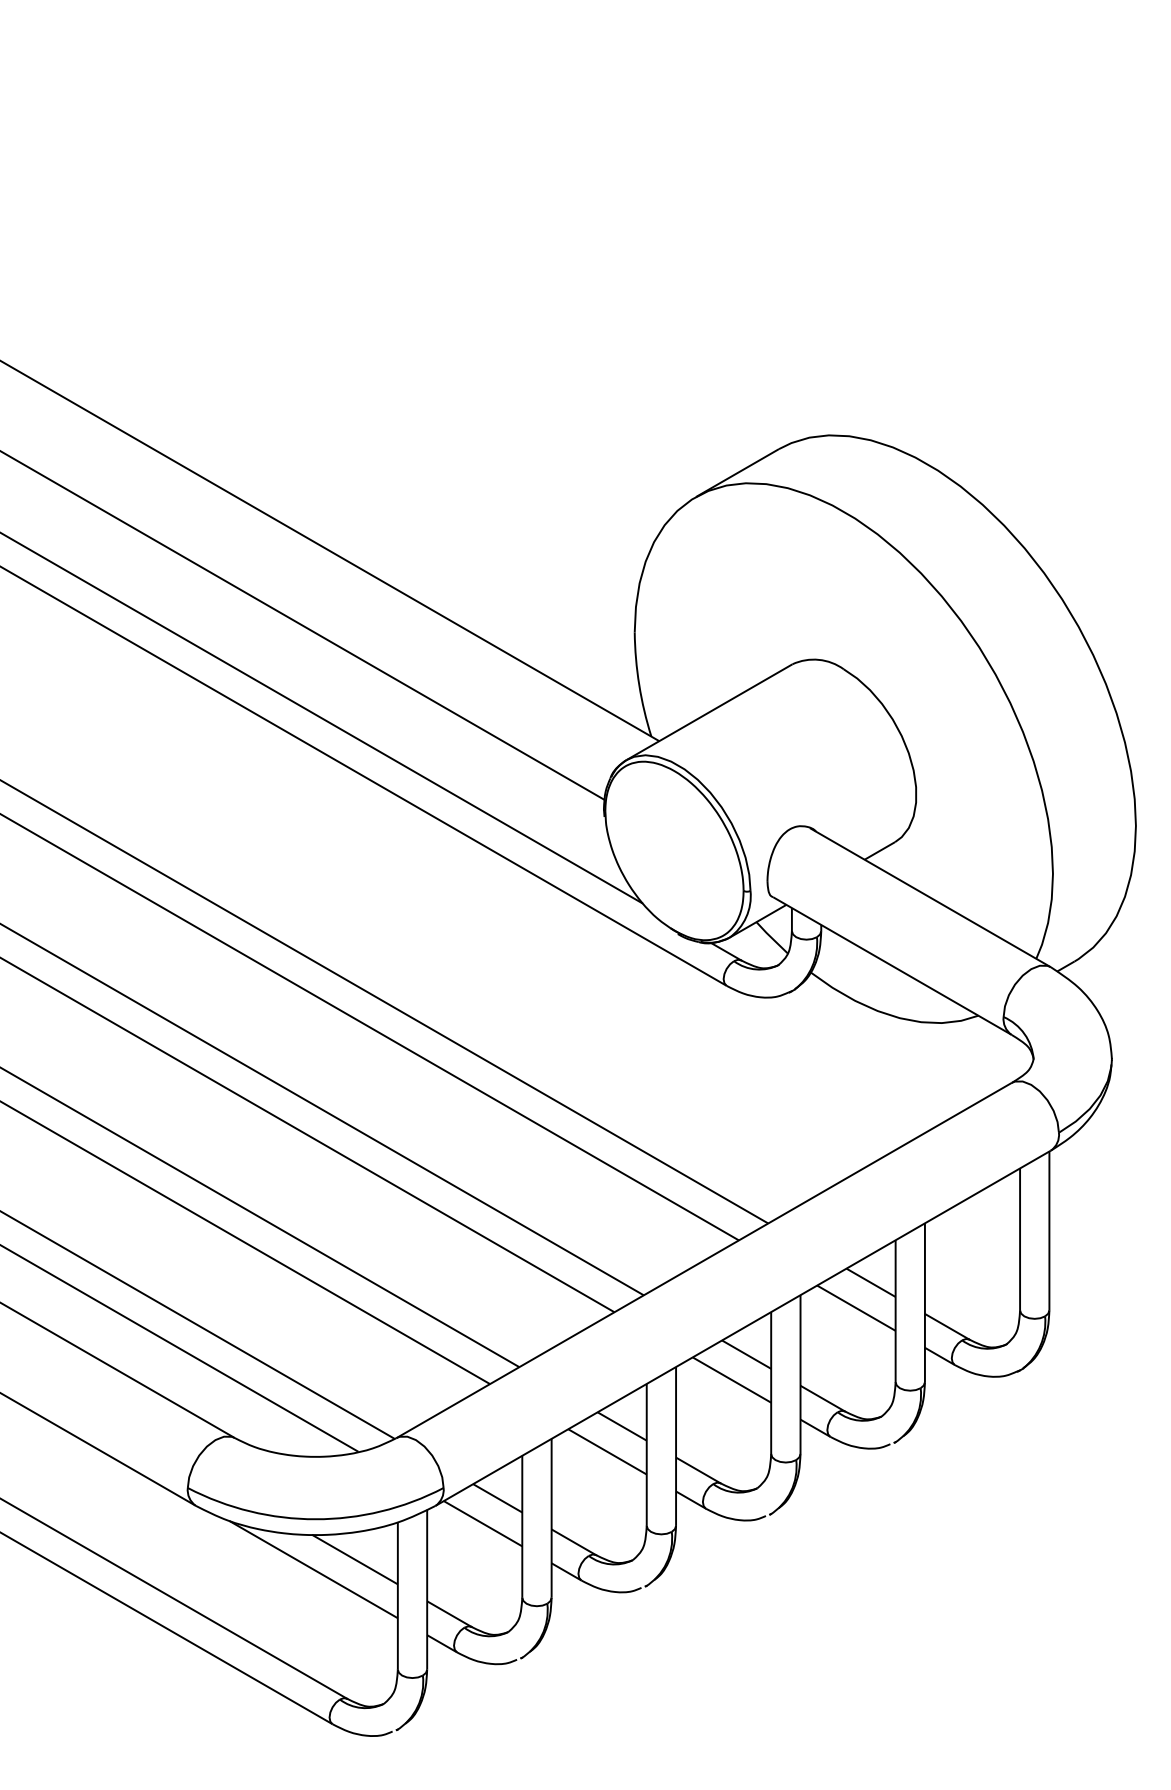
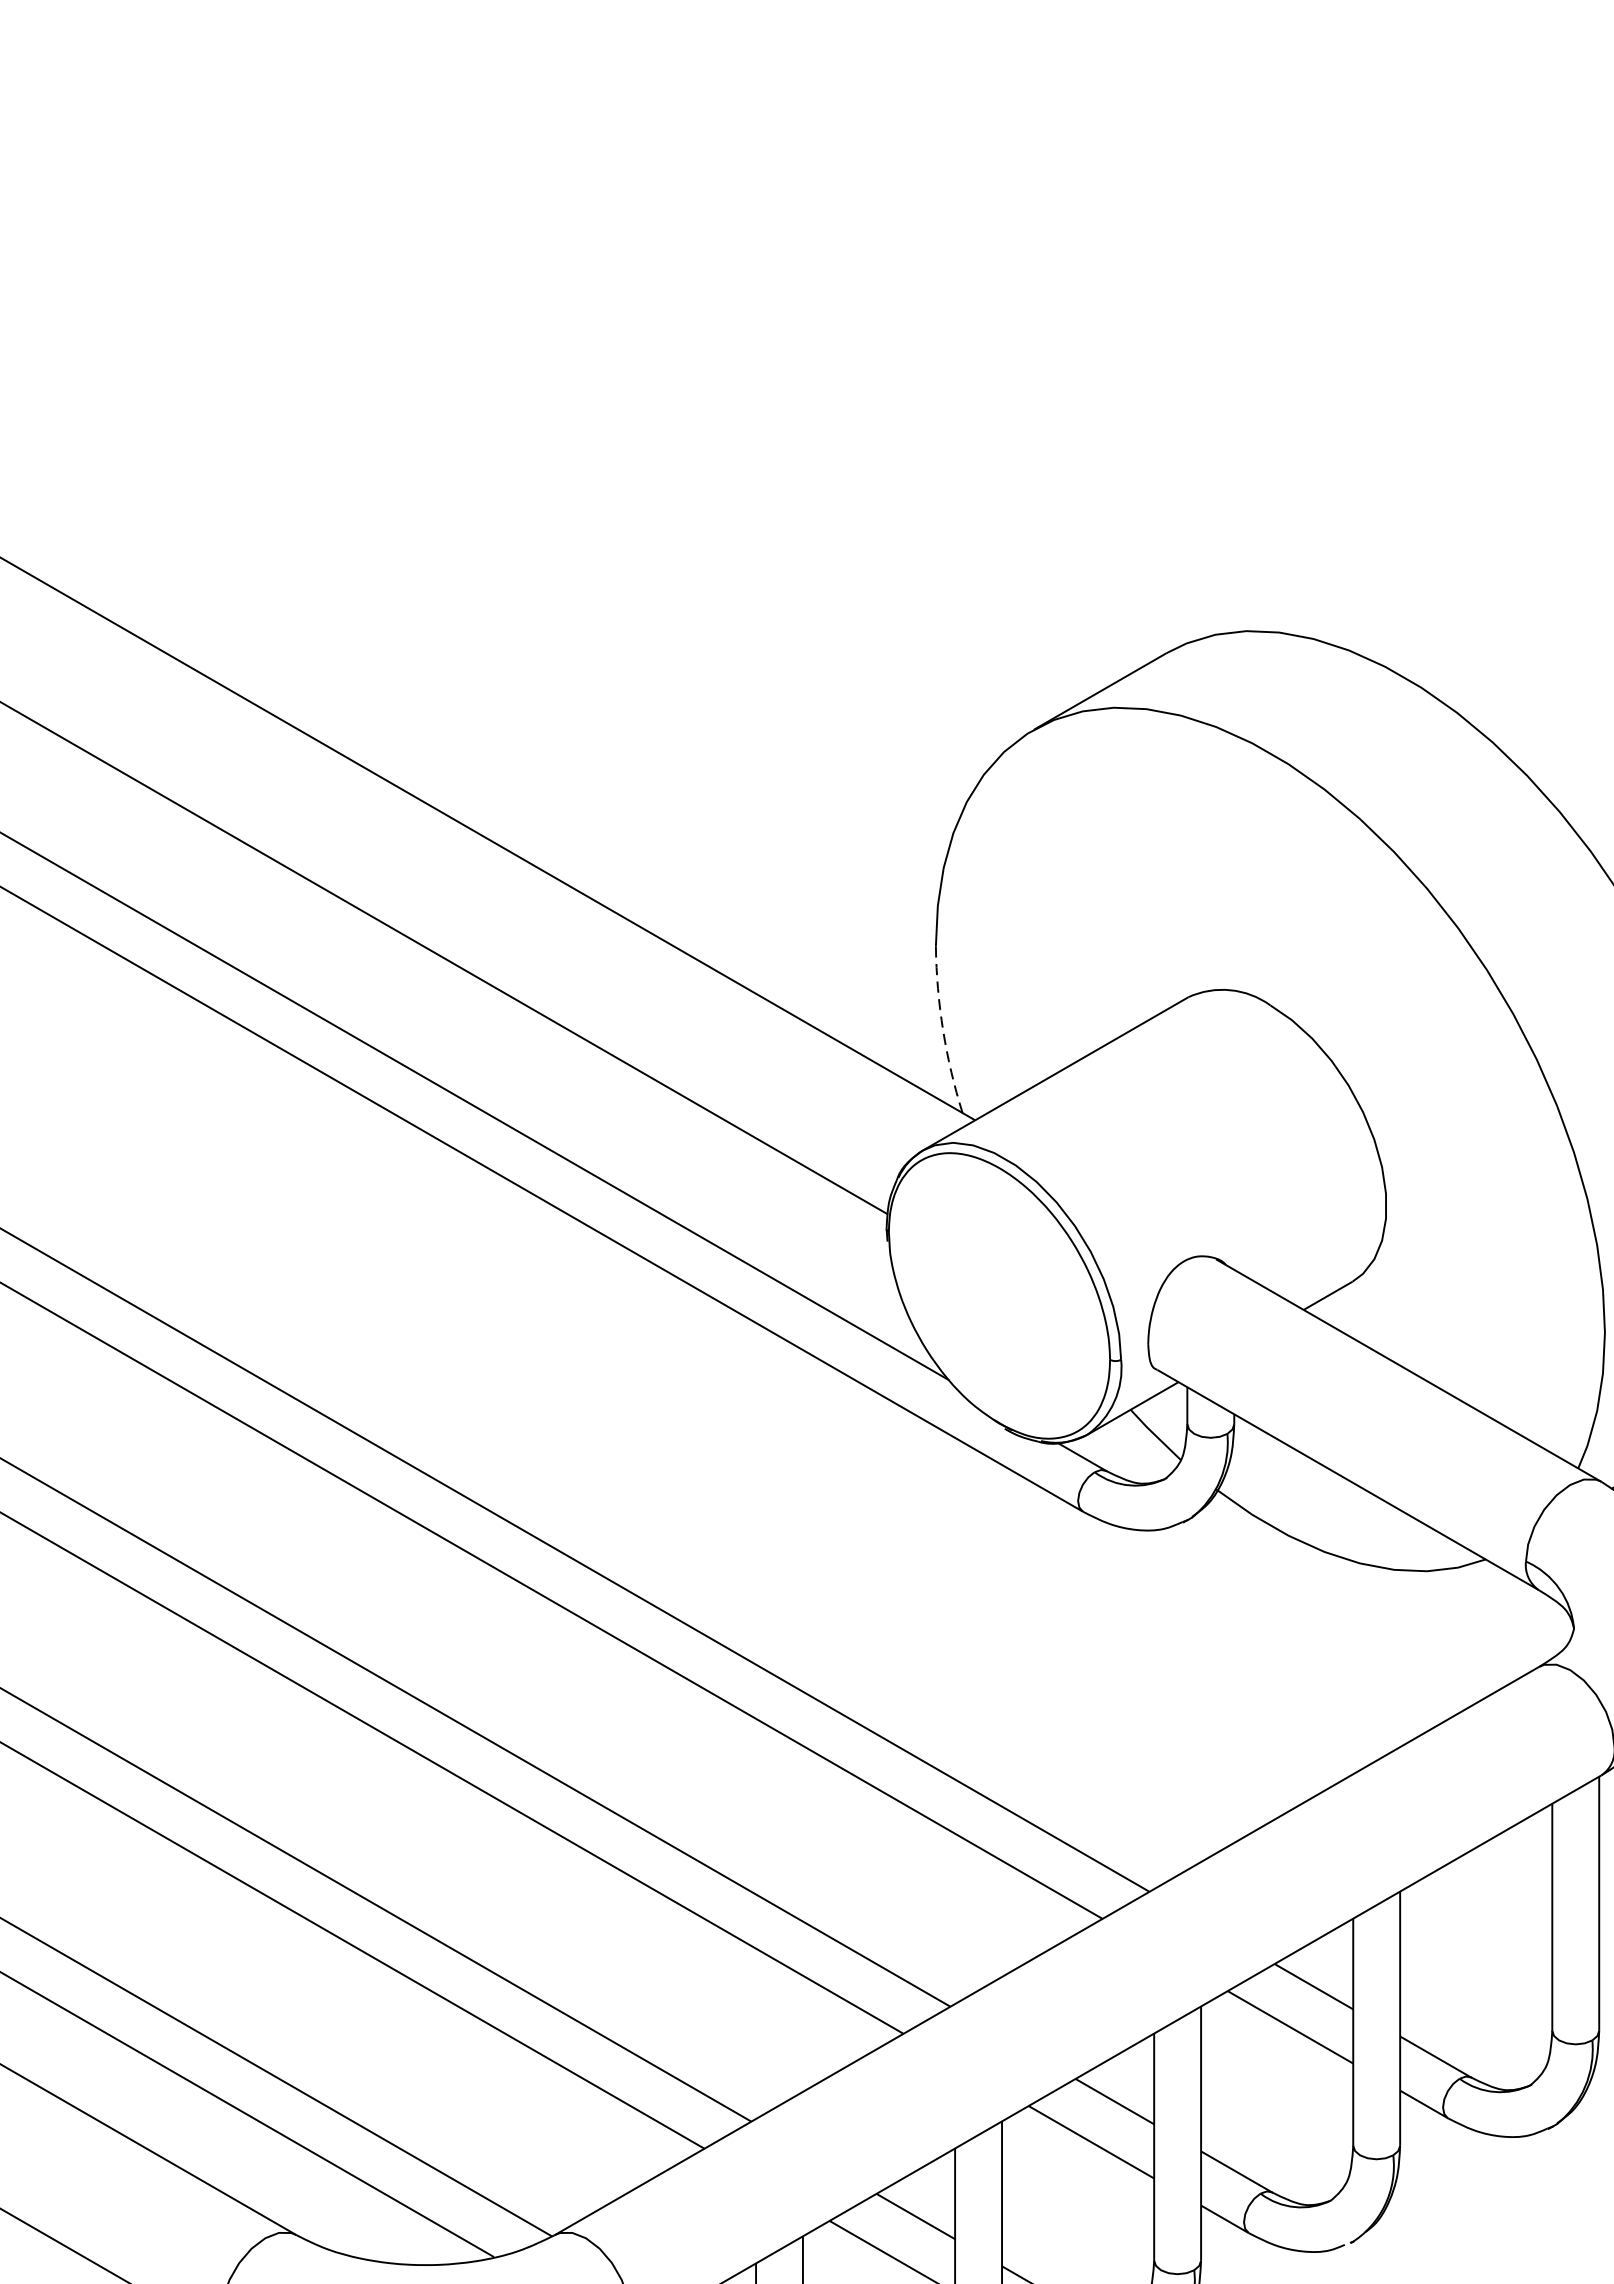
arc: (639, 685) -> (943, 1031), solid -> dashed

